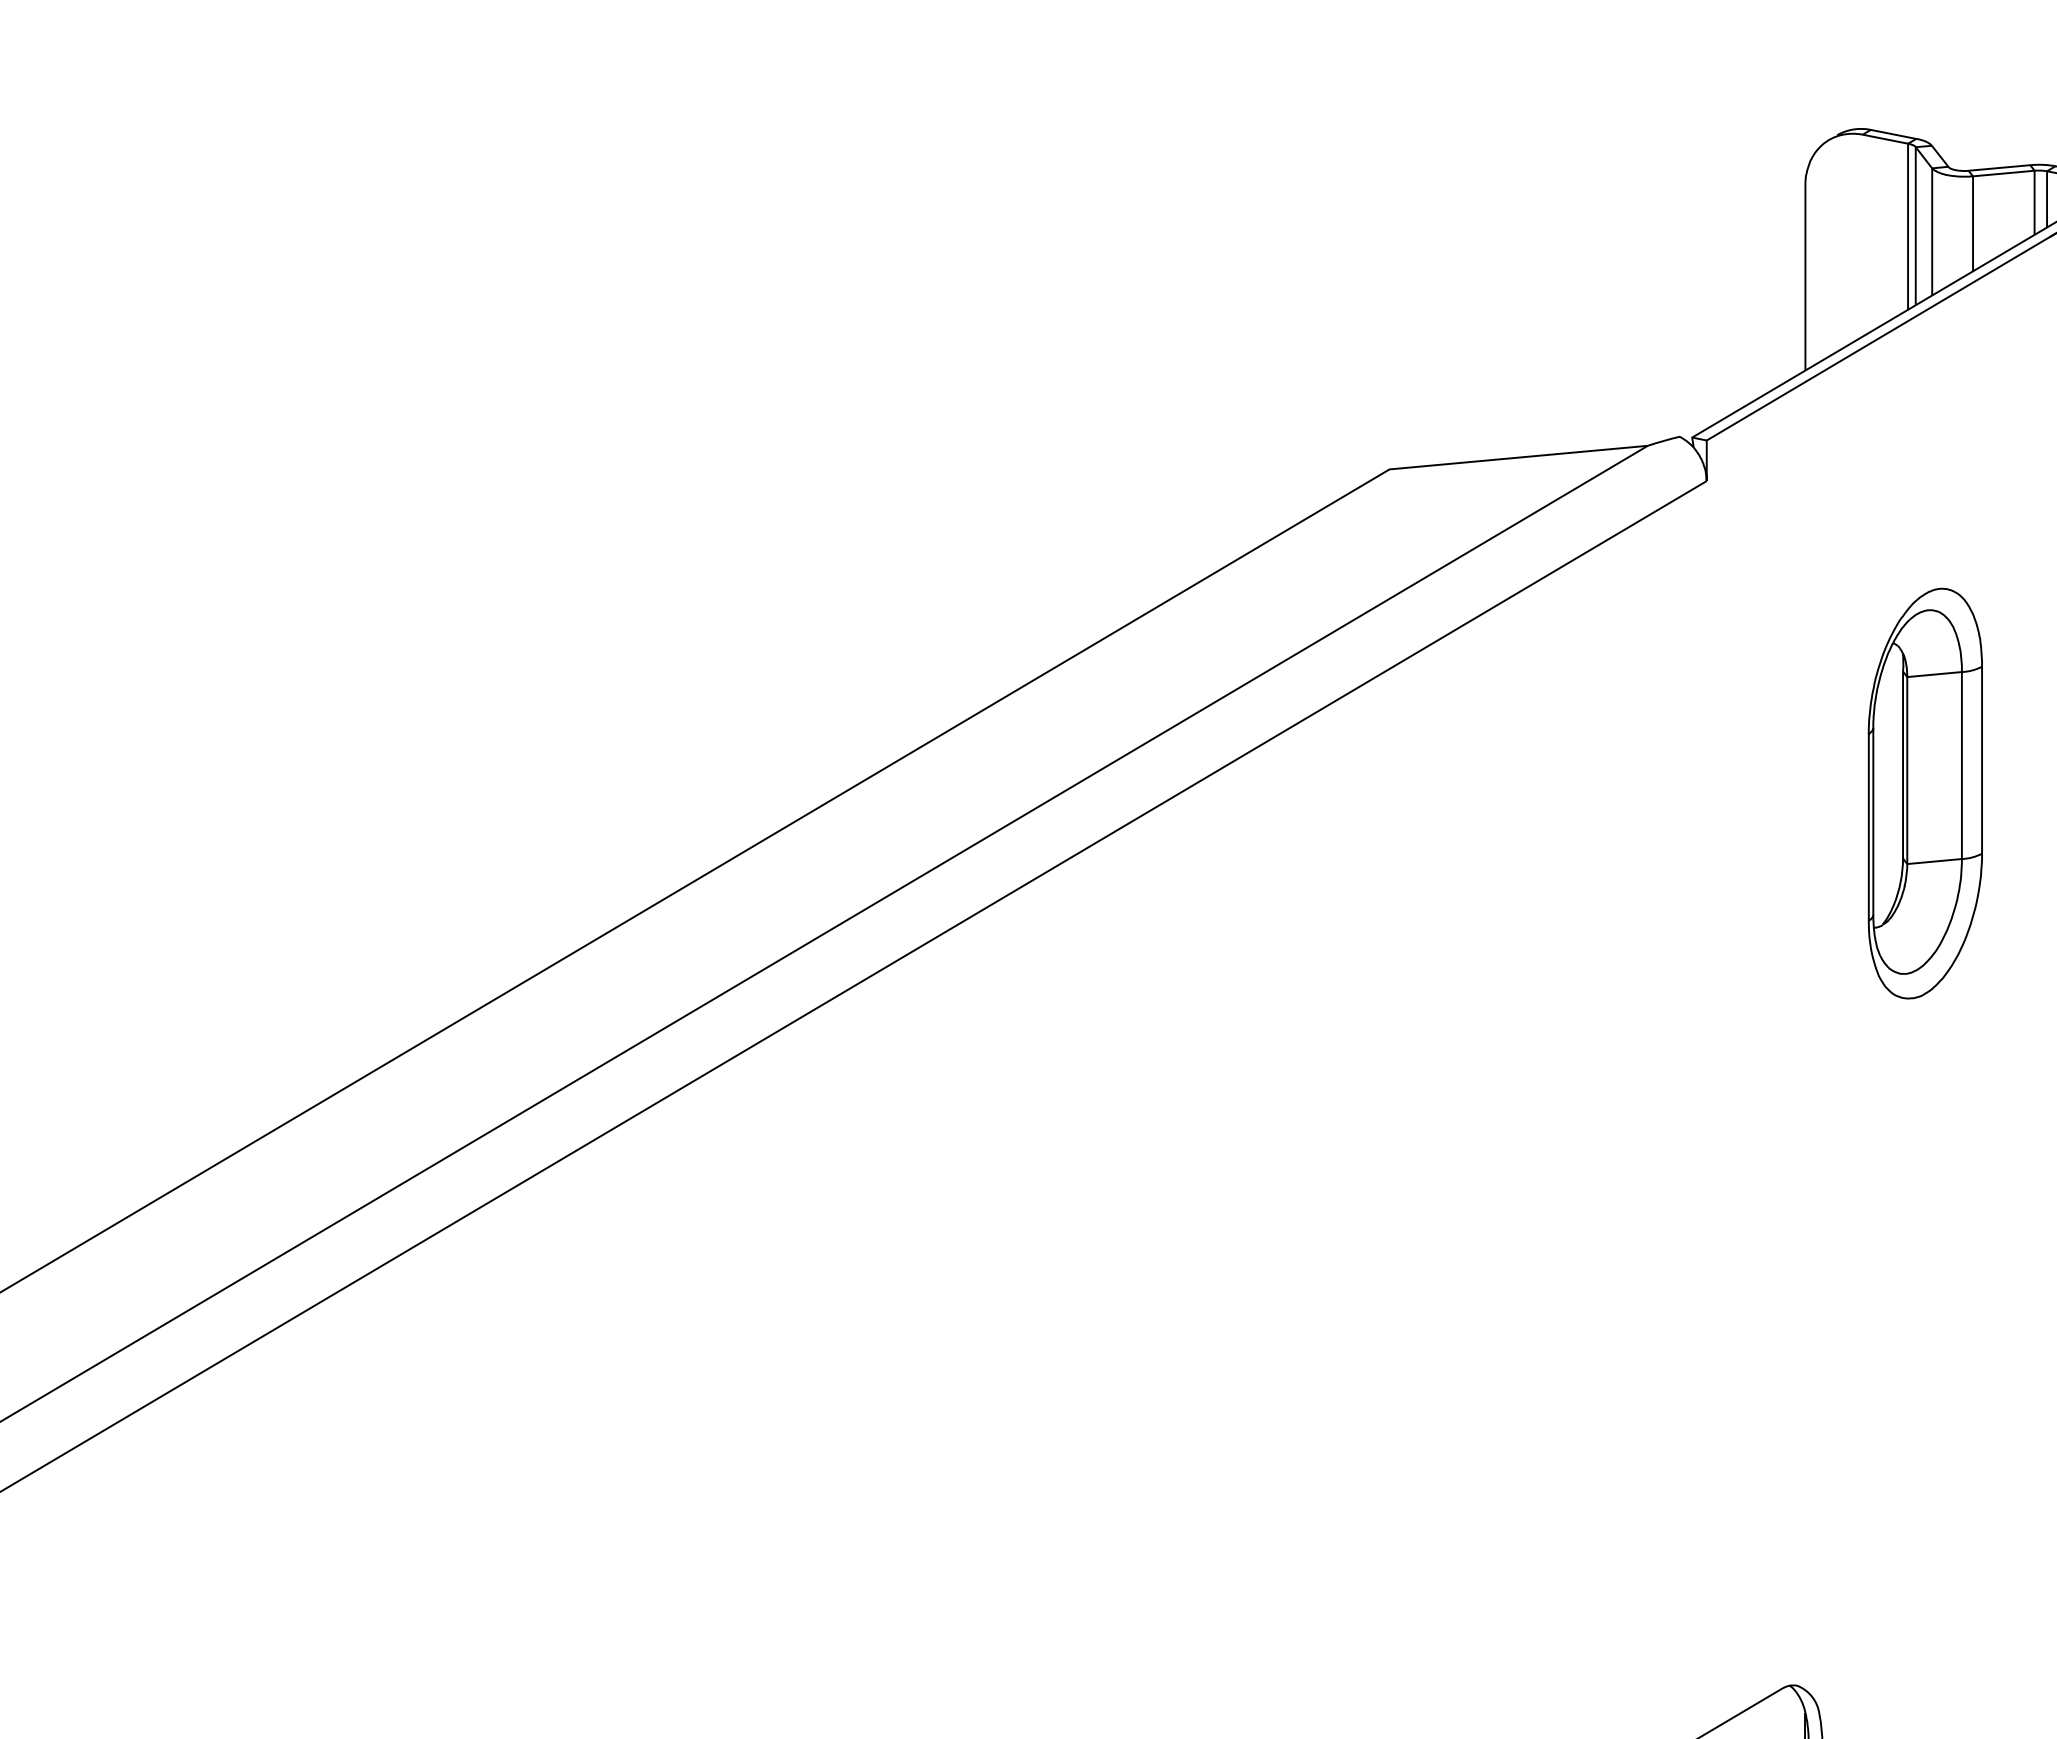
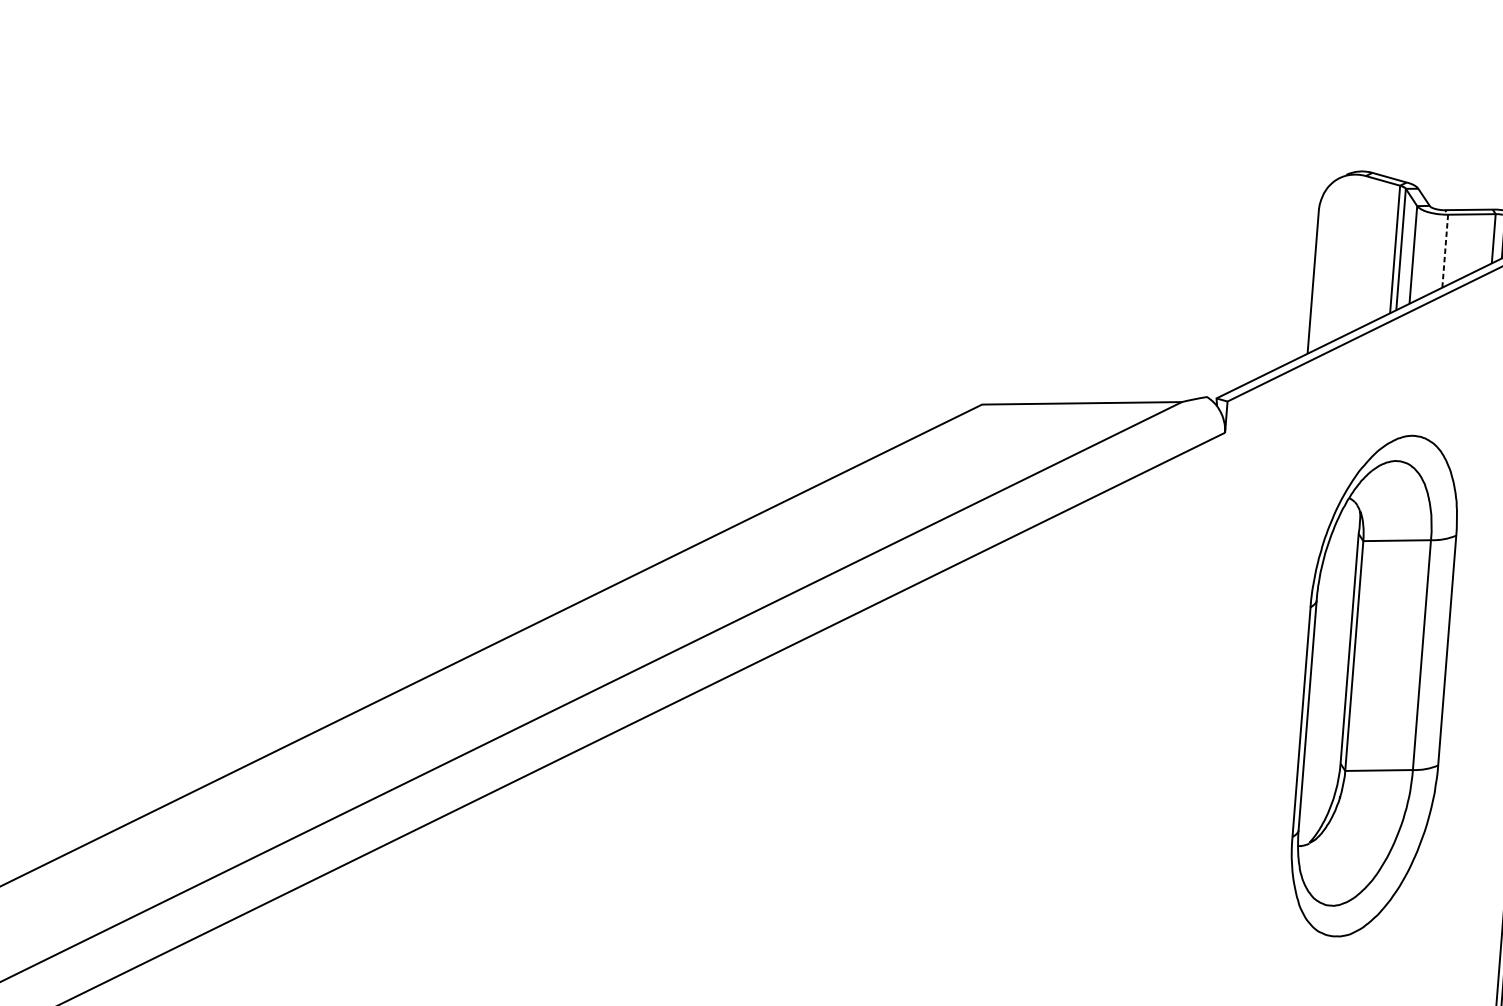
line: (1973, 219) -> (1445, 247), solid -> dashed
part: (1924, 793) -> (1373, 685), size x1.6

